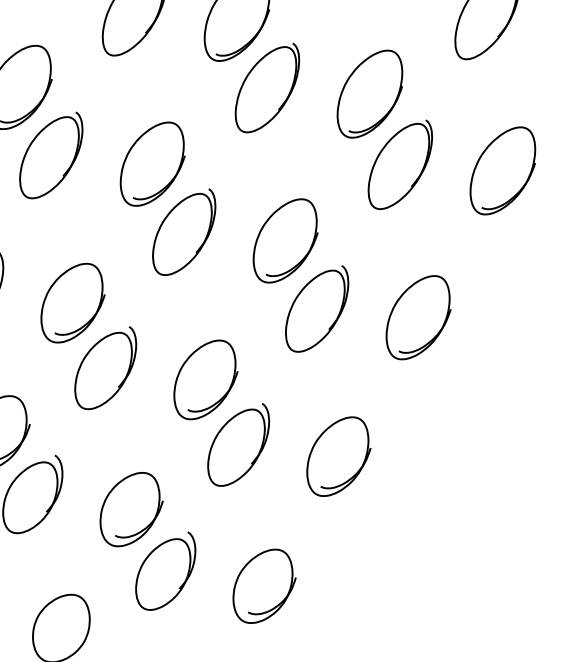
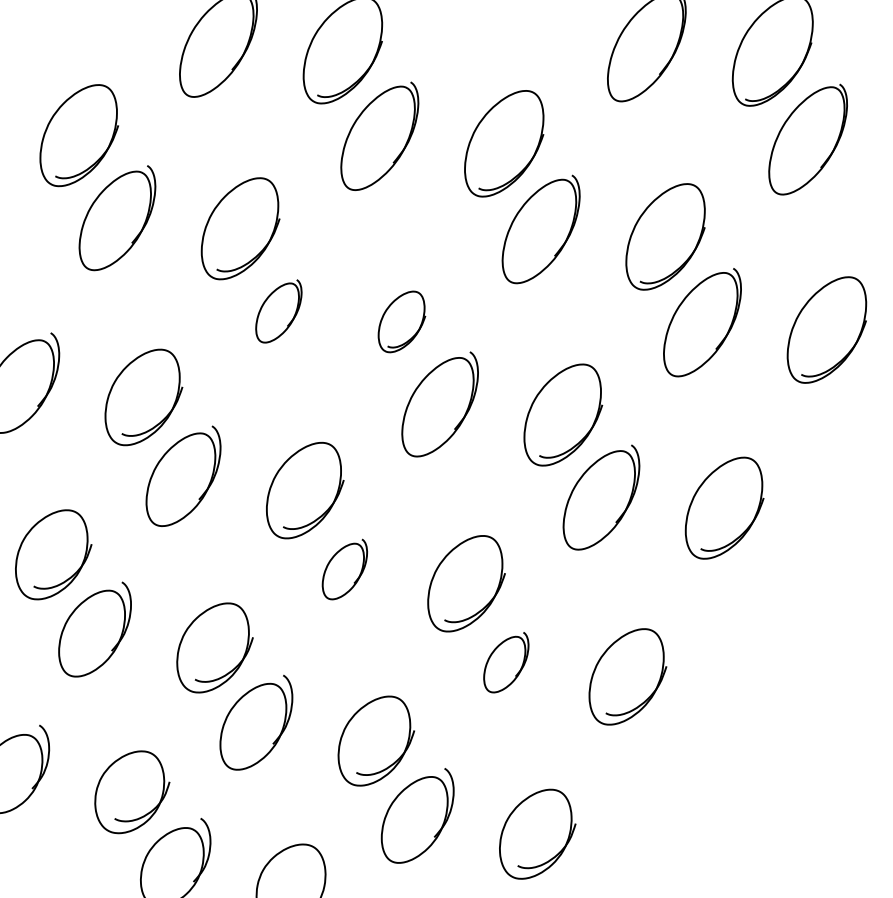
part: (51, 155) -> (278, 311), size x0.6
part: (152, 163) -> (401, 321), size x0.6
part: (105, 368) -> (344, 569), size x0.6
part: (238, 444) -> (506, 662), size x0.6

